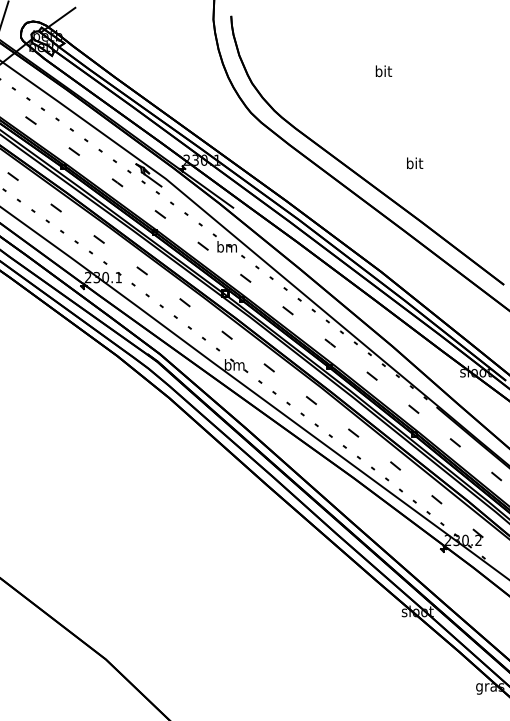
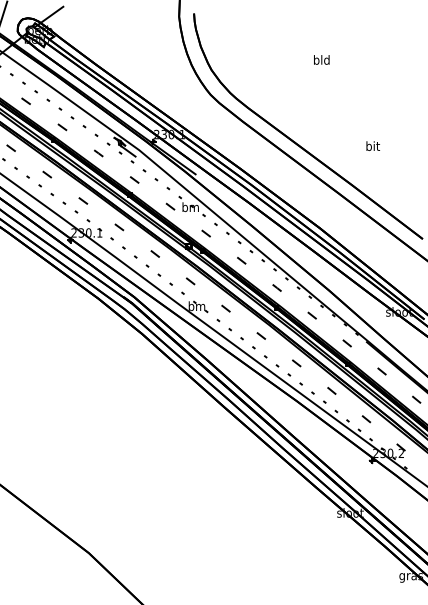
text: (383, 70) -> (321, 59), bit -> bld
text: (414, 162) -> (372, 145), moved

